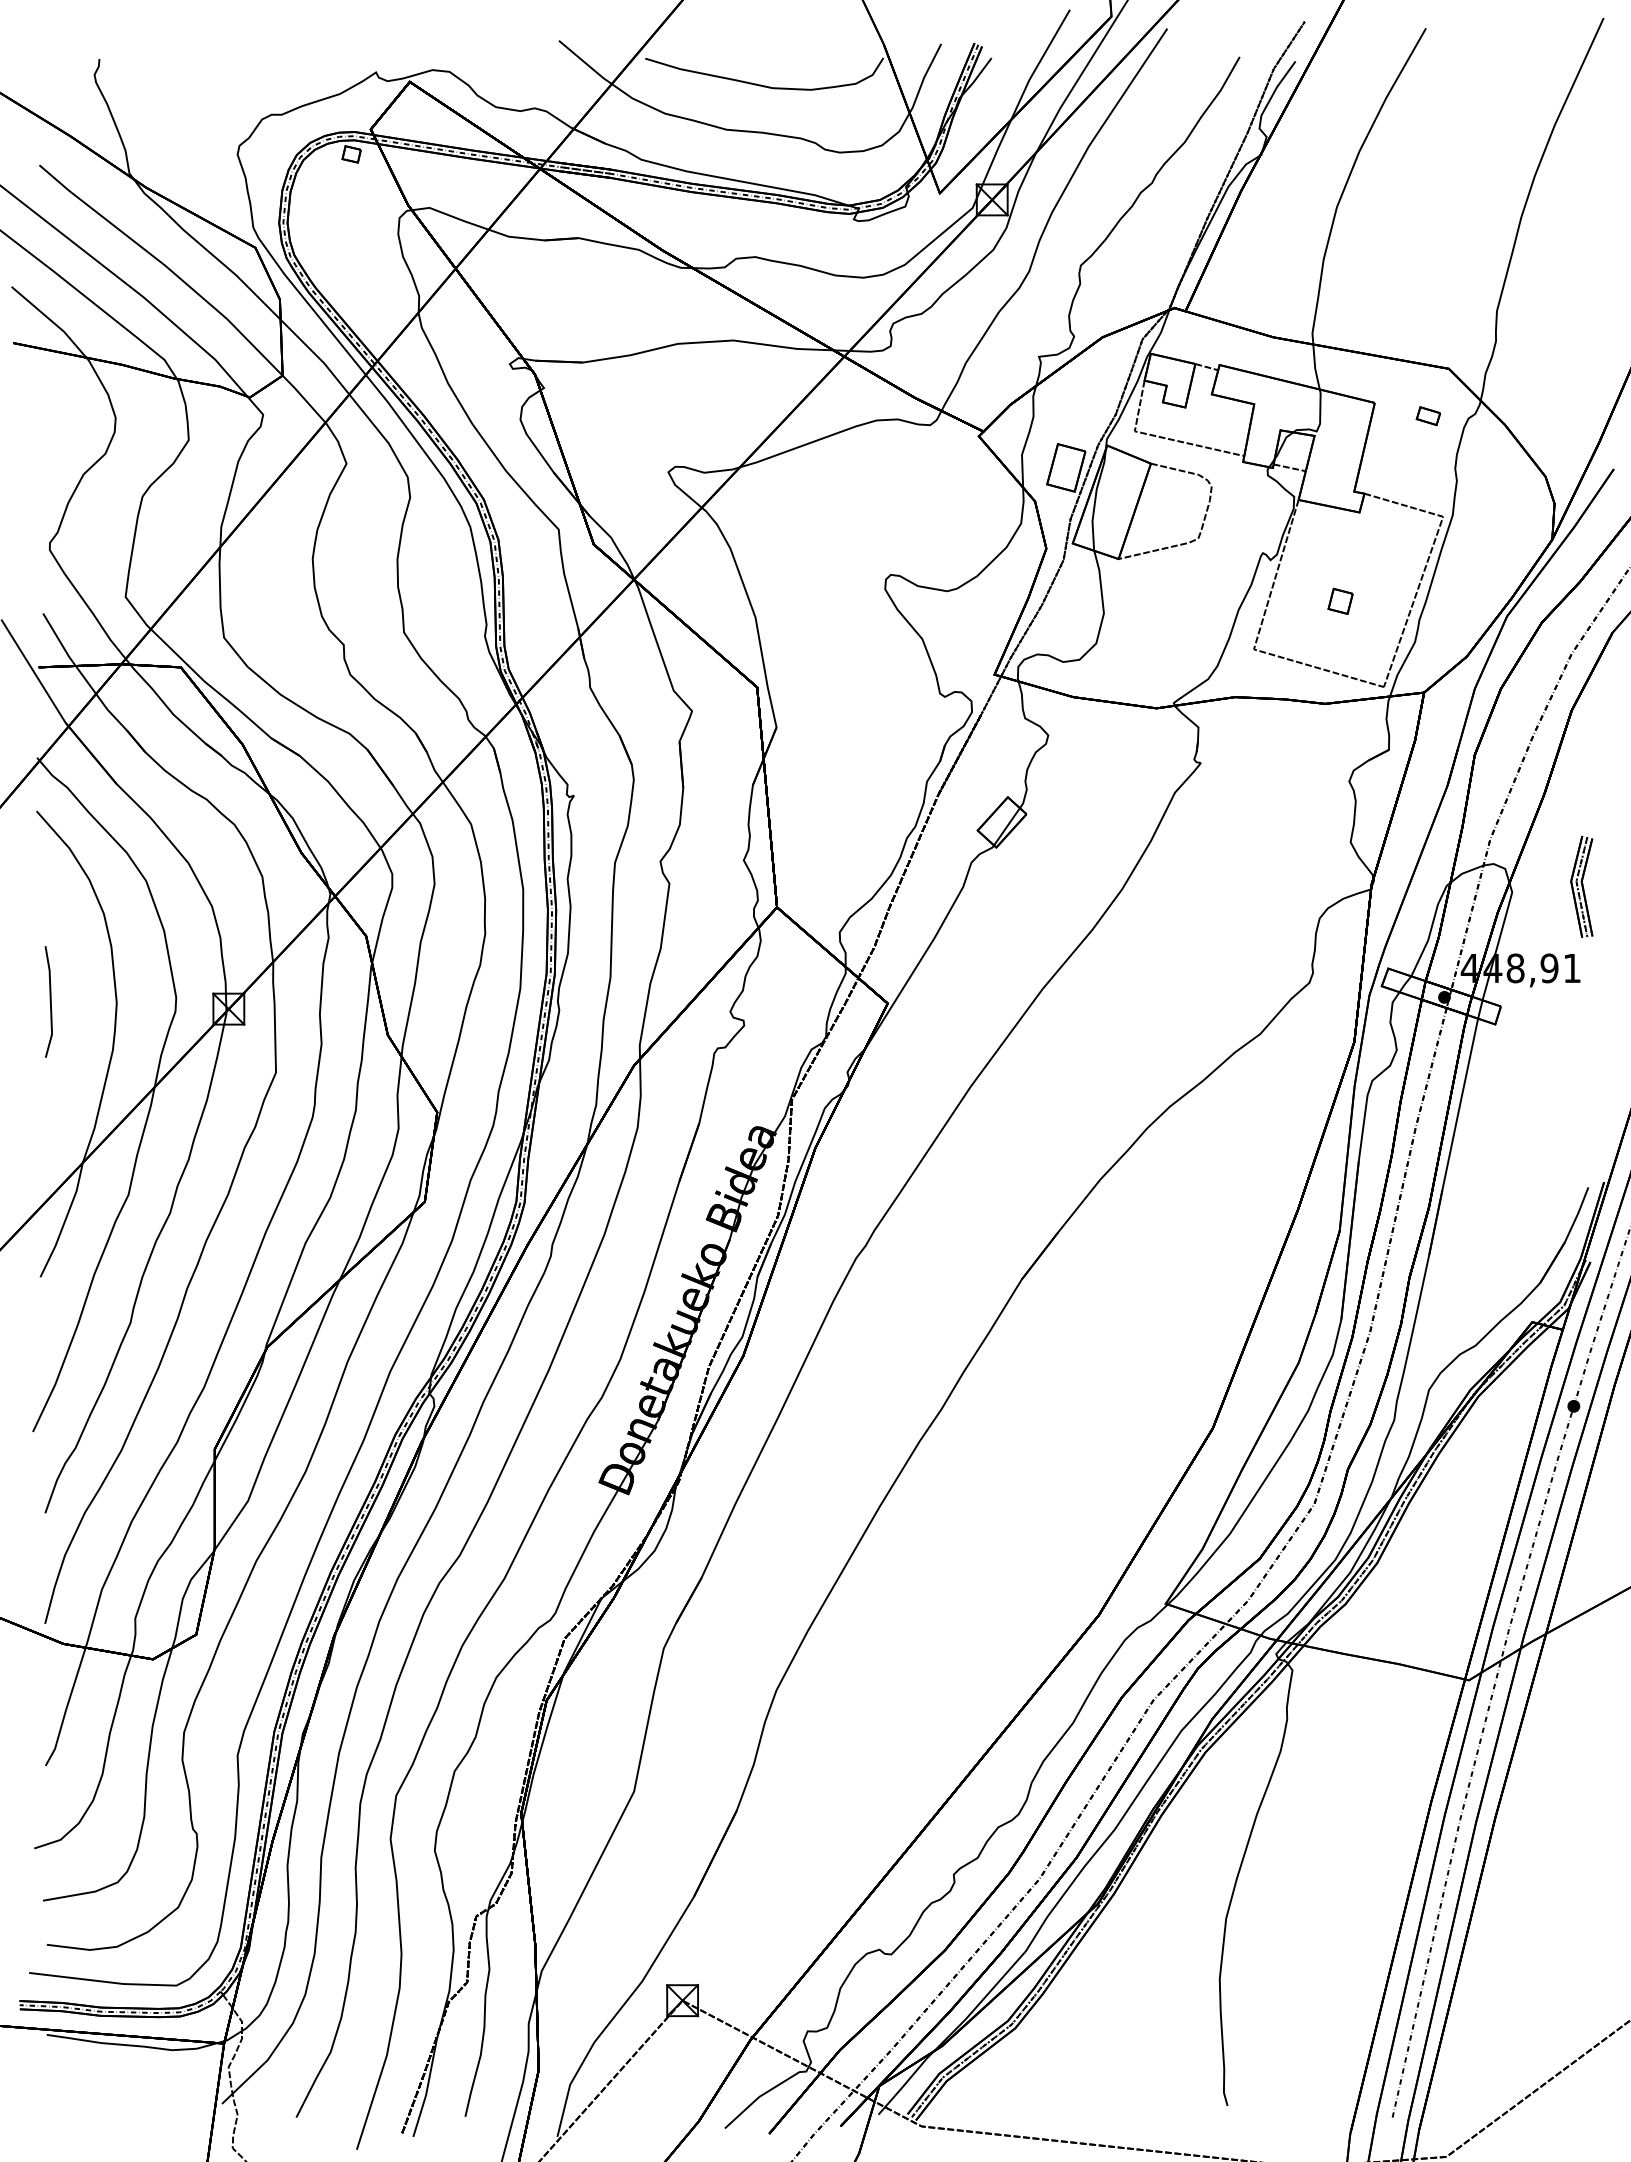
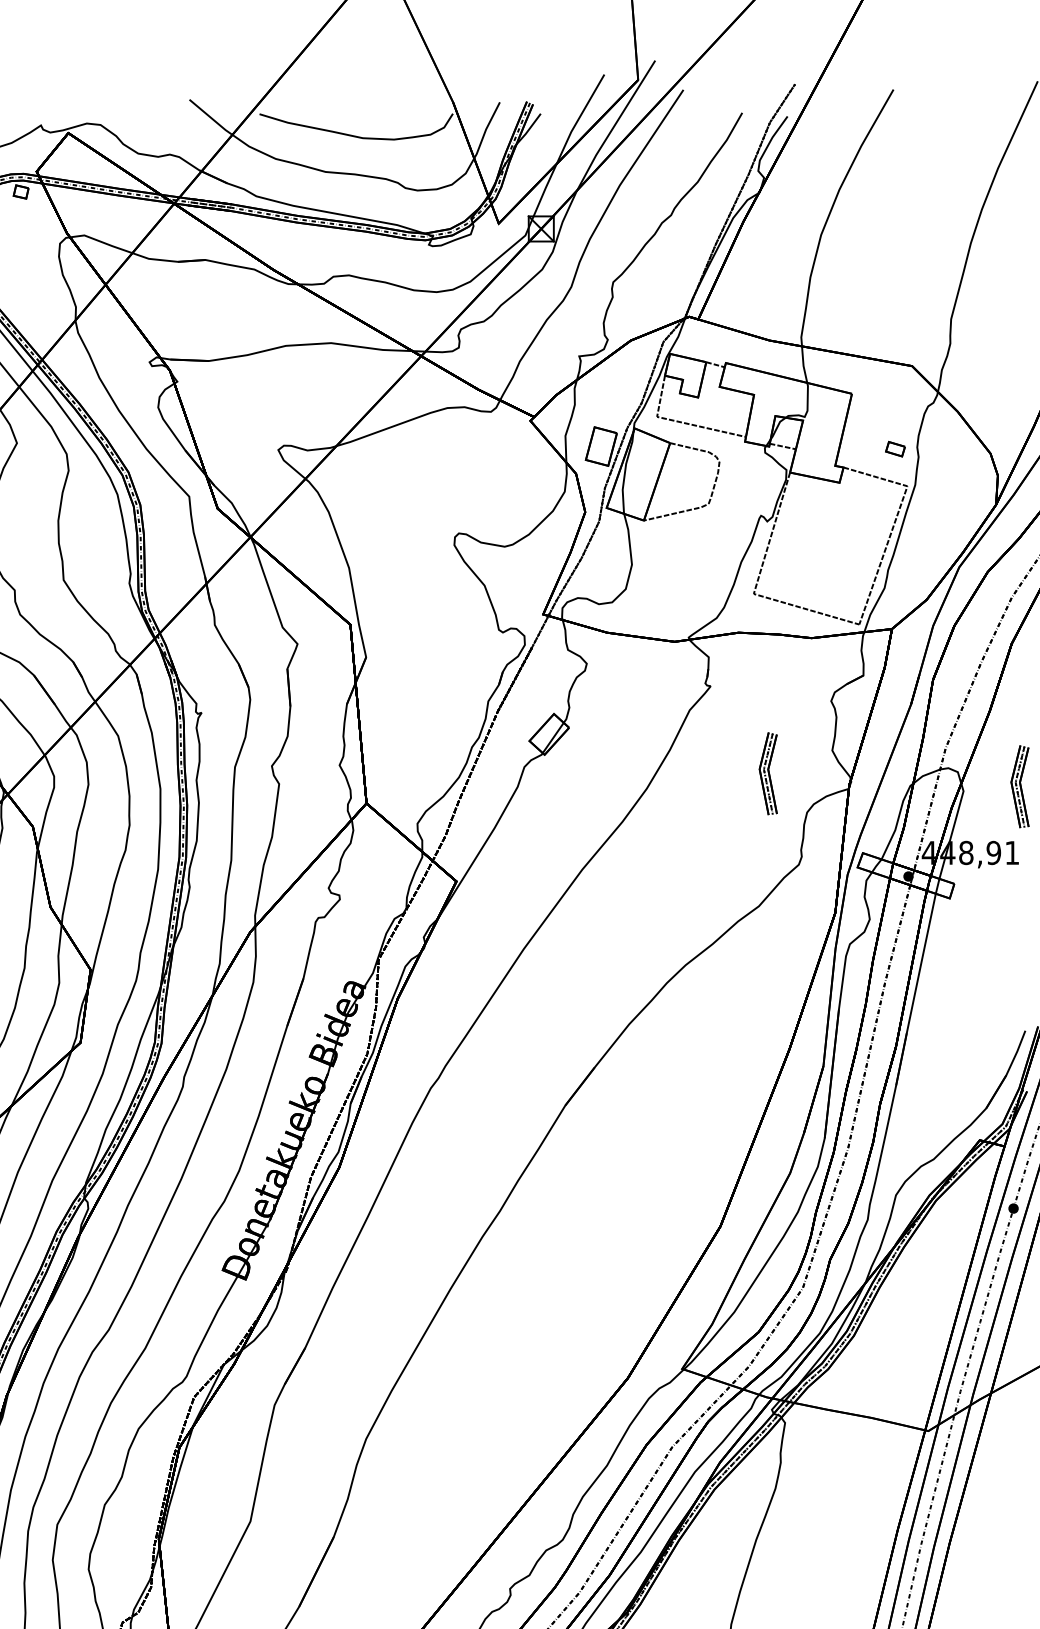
part: (1427, 416) -> (894, 449), moved
part: (1340, 600) -> (824, 554), removed
part: (1271, 870) -> (768, 773), added

